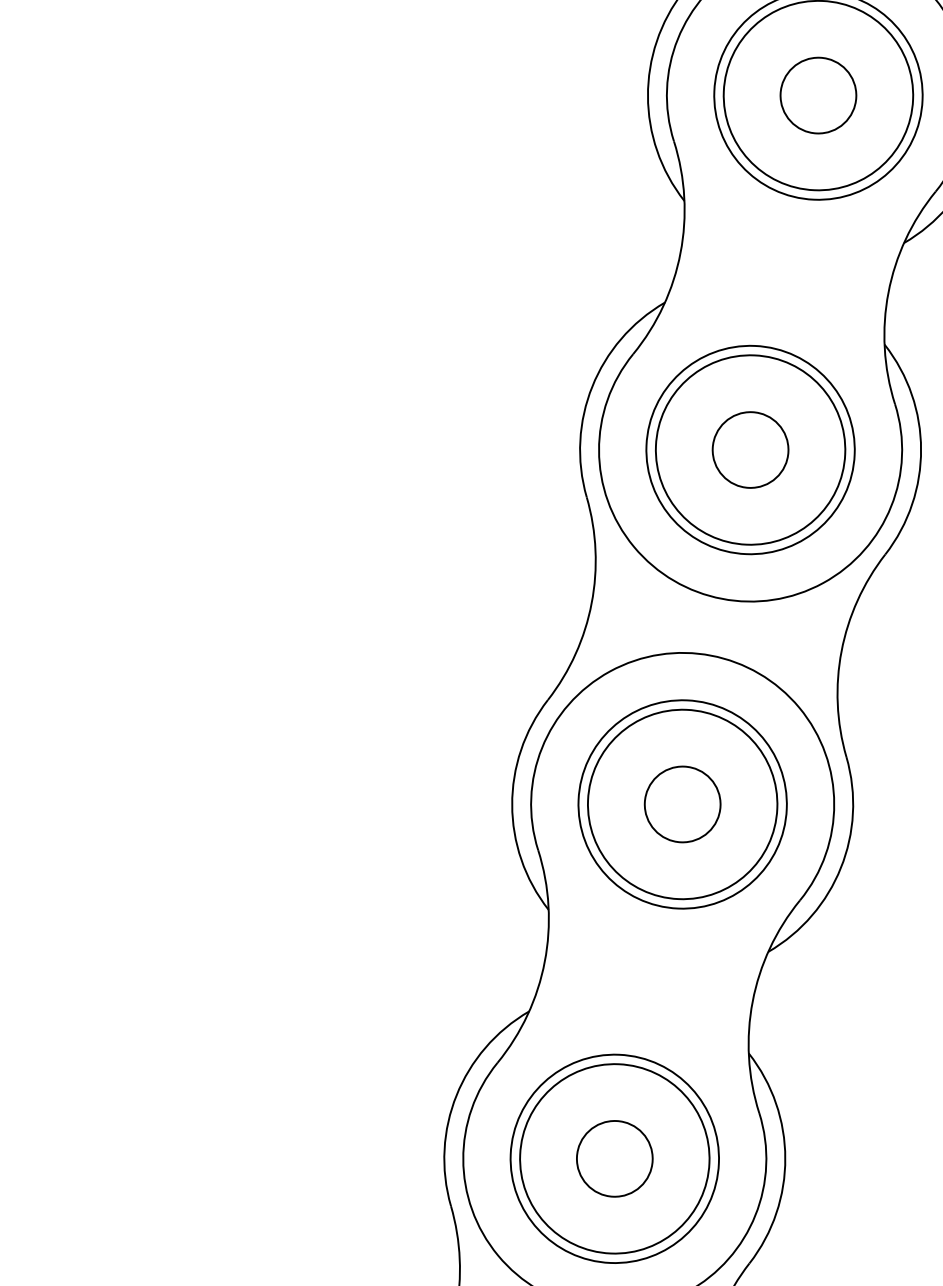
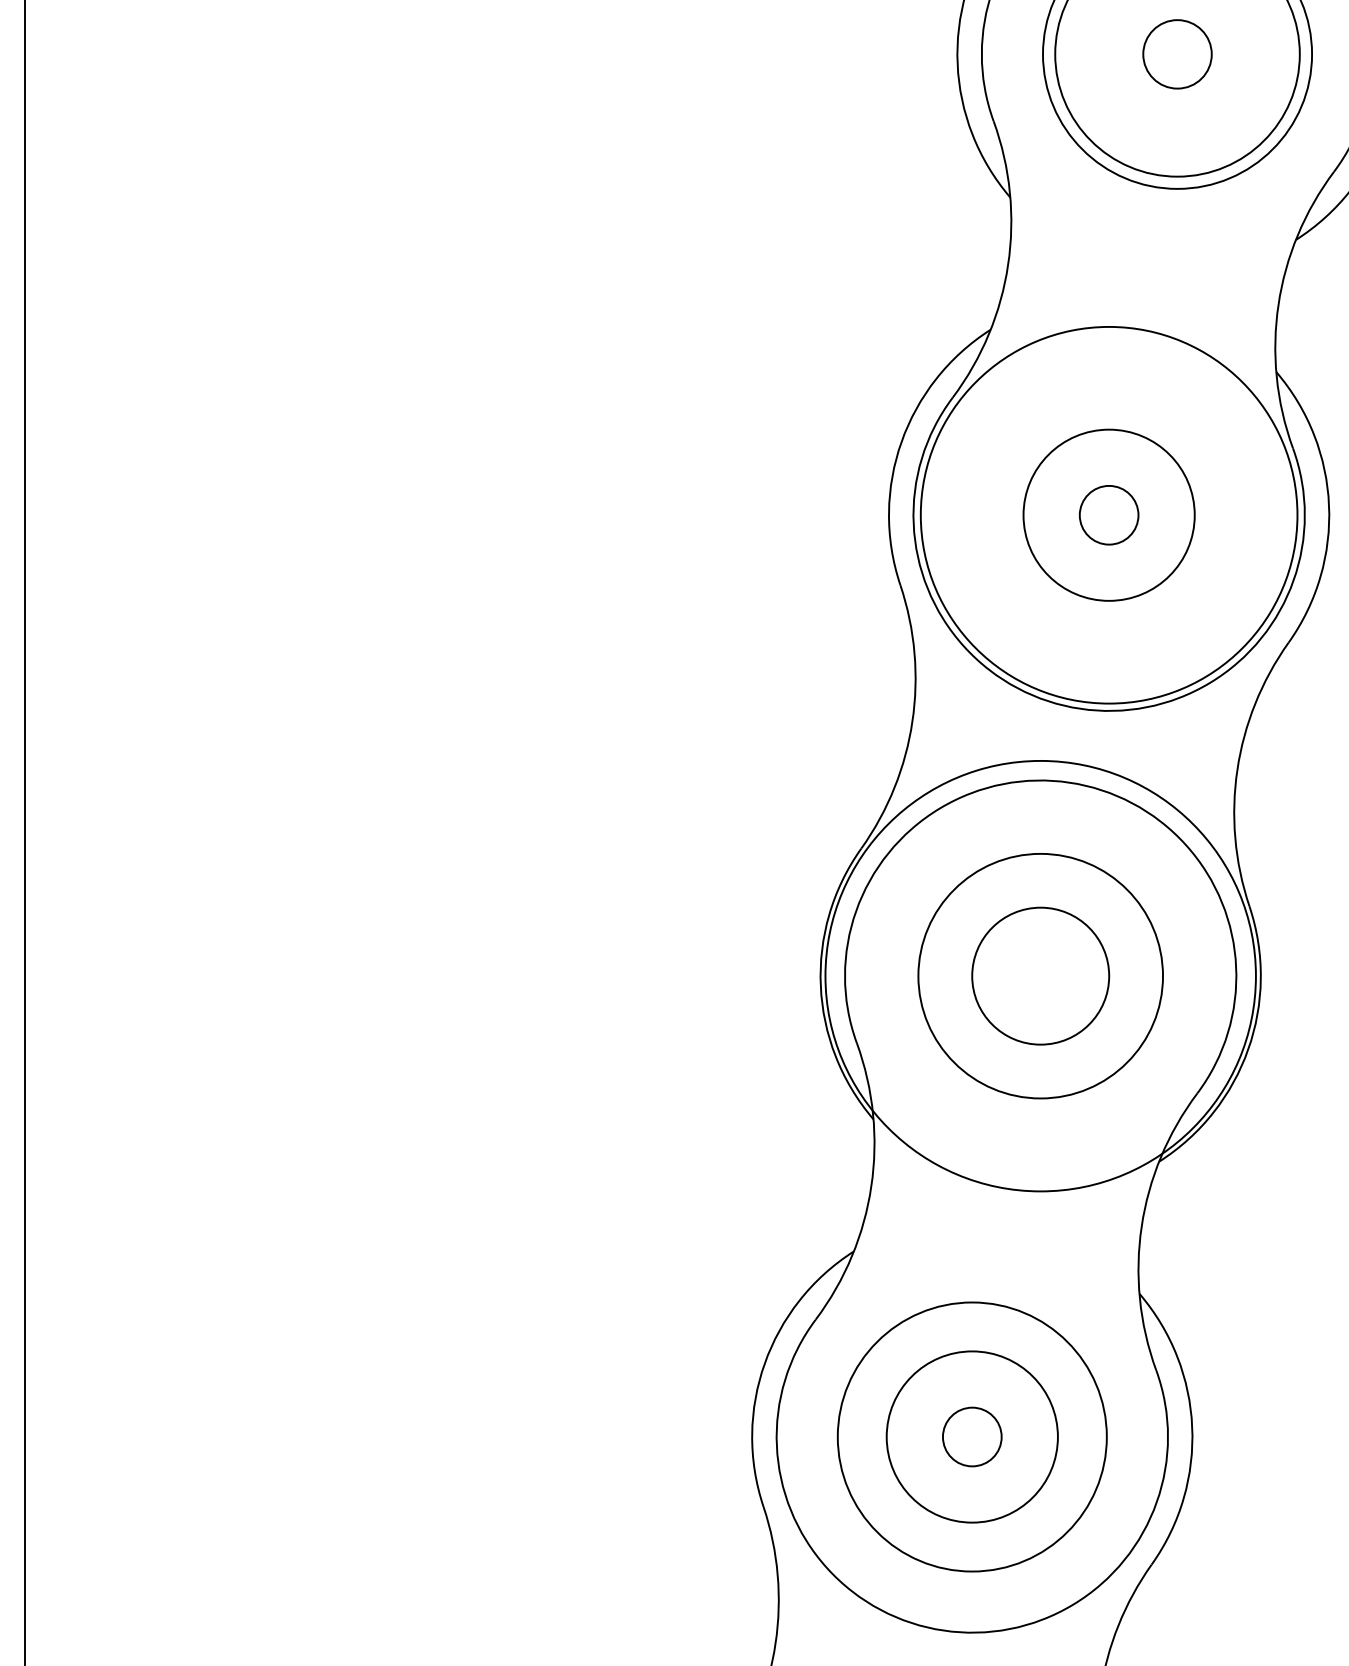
circle: (818, 95) -> (1177, 54), size x0.7
circle: (750, 449) -> (1108, 514), size x0.7
circle: (750, 449) -> (1108, 514), size x1.4
circle: (750, 450) -> (1109, 515), size x0.6
circle: (682, 803) -> (1040, 975), size x1.6
circle: (682, 804) -> (1040, 976), size x1.4
circle: (614, 1158) -> (972, 1436), size x0.6
circle: (614, 1158) -> (972, 1436), size x0.7

